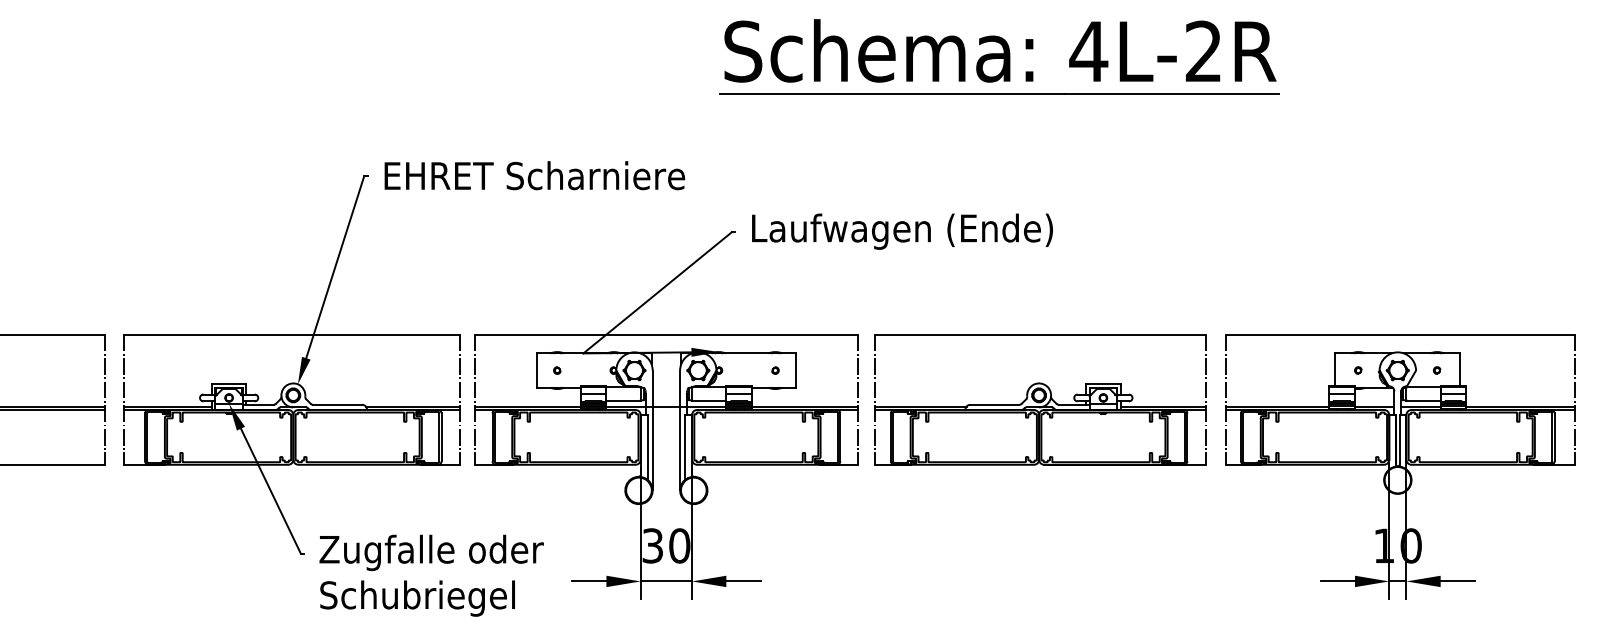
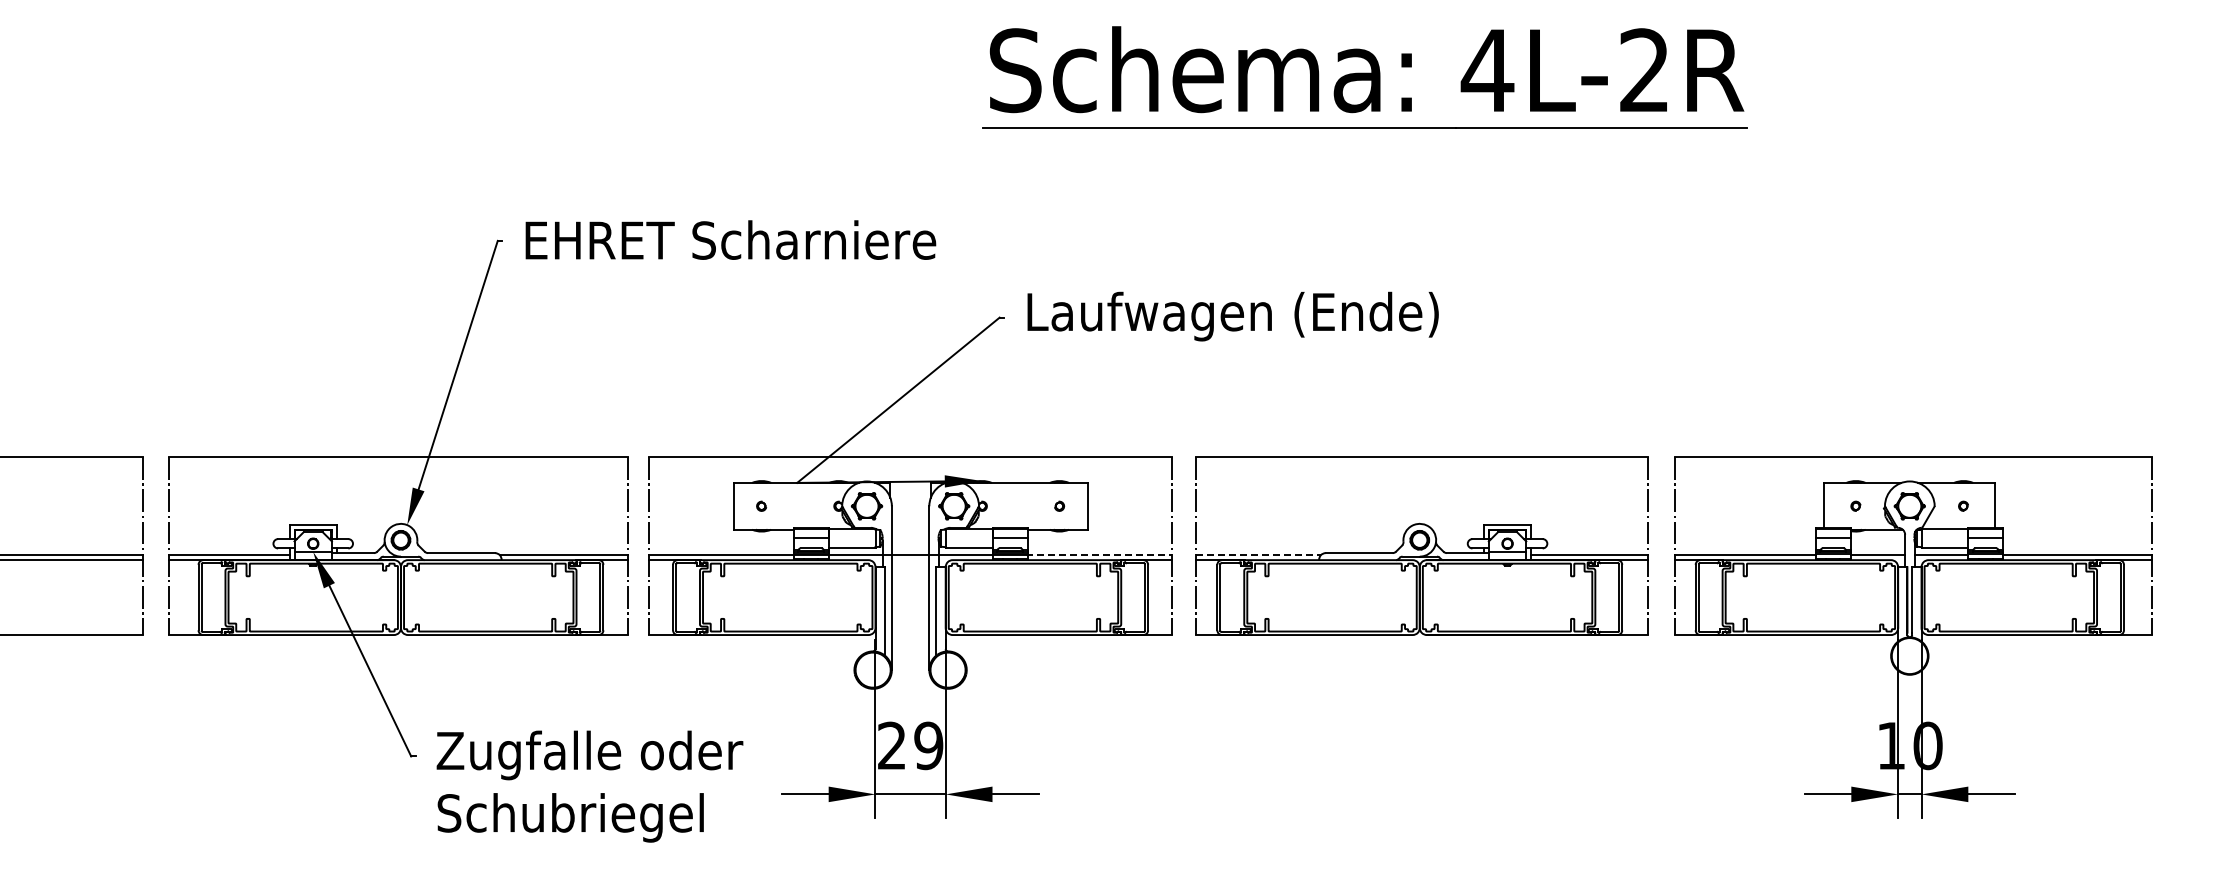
line: (804, 406) -> (1099, 555), solid -> dashed
line: (921, 406) -> (1258, 555), solid -> dashed
text: (666, 545) -> (910, 745), 30 -> 29

